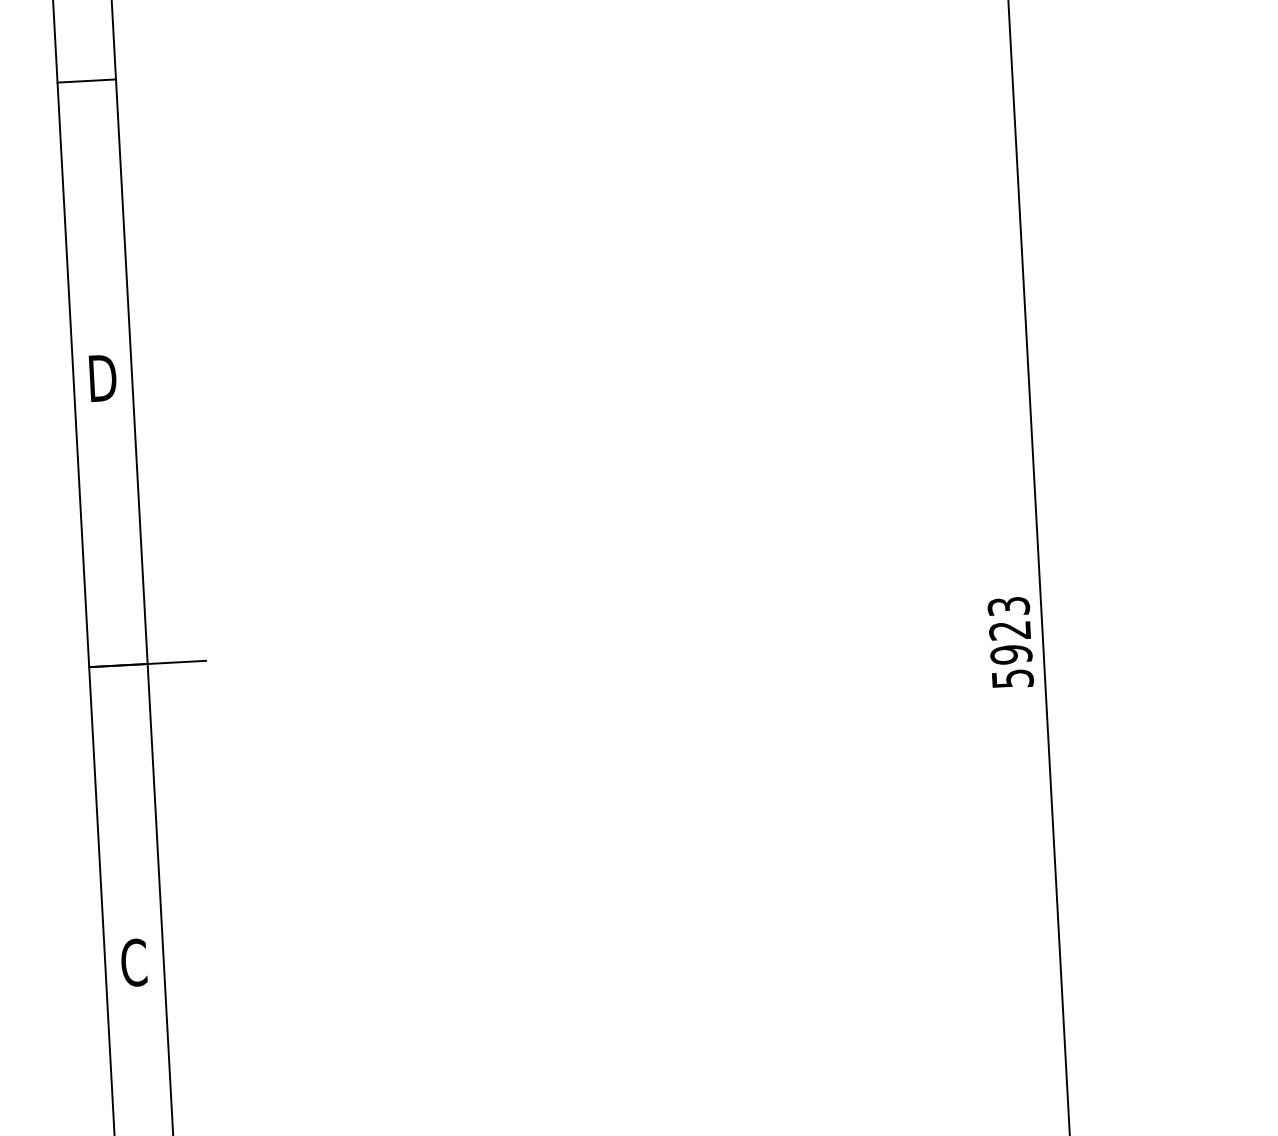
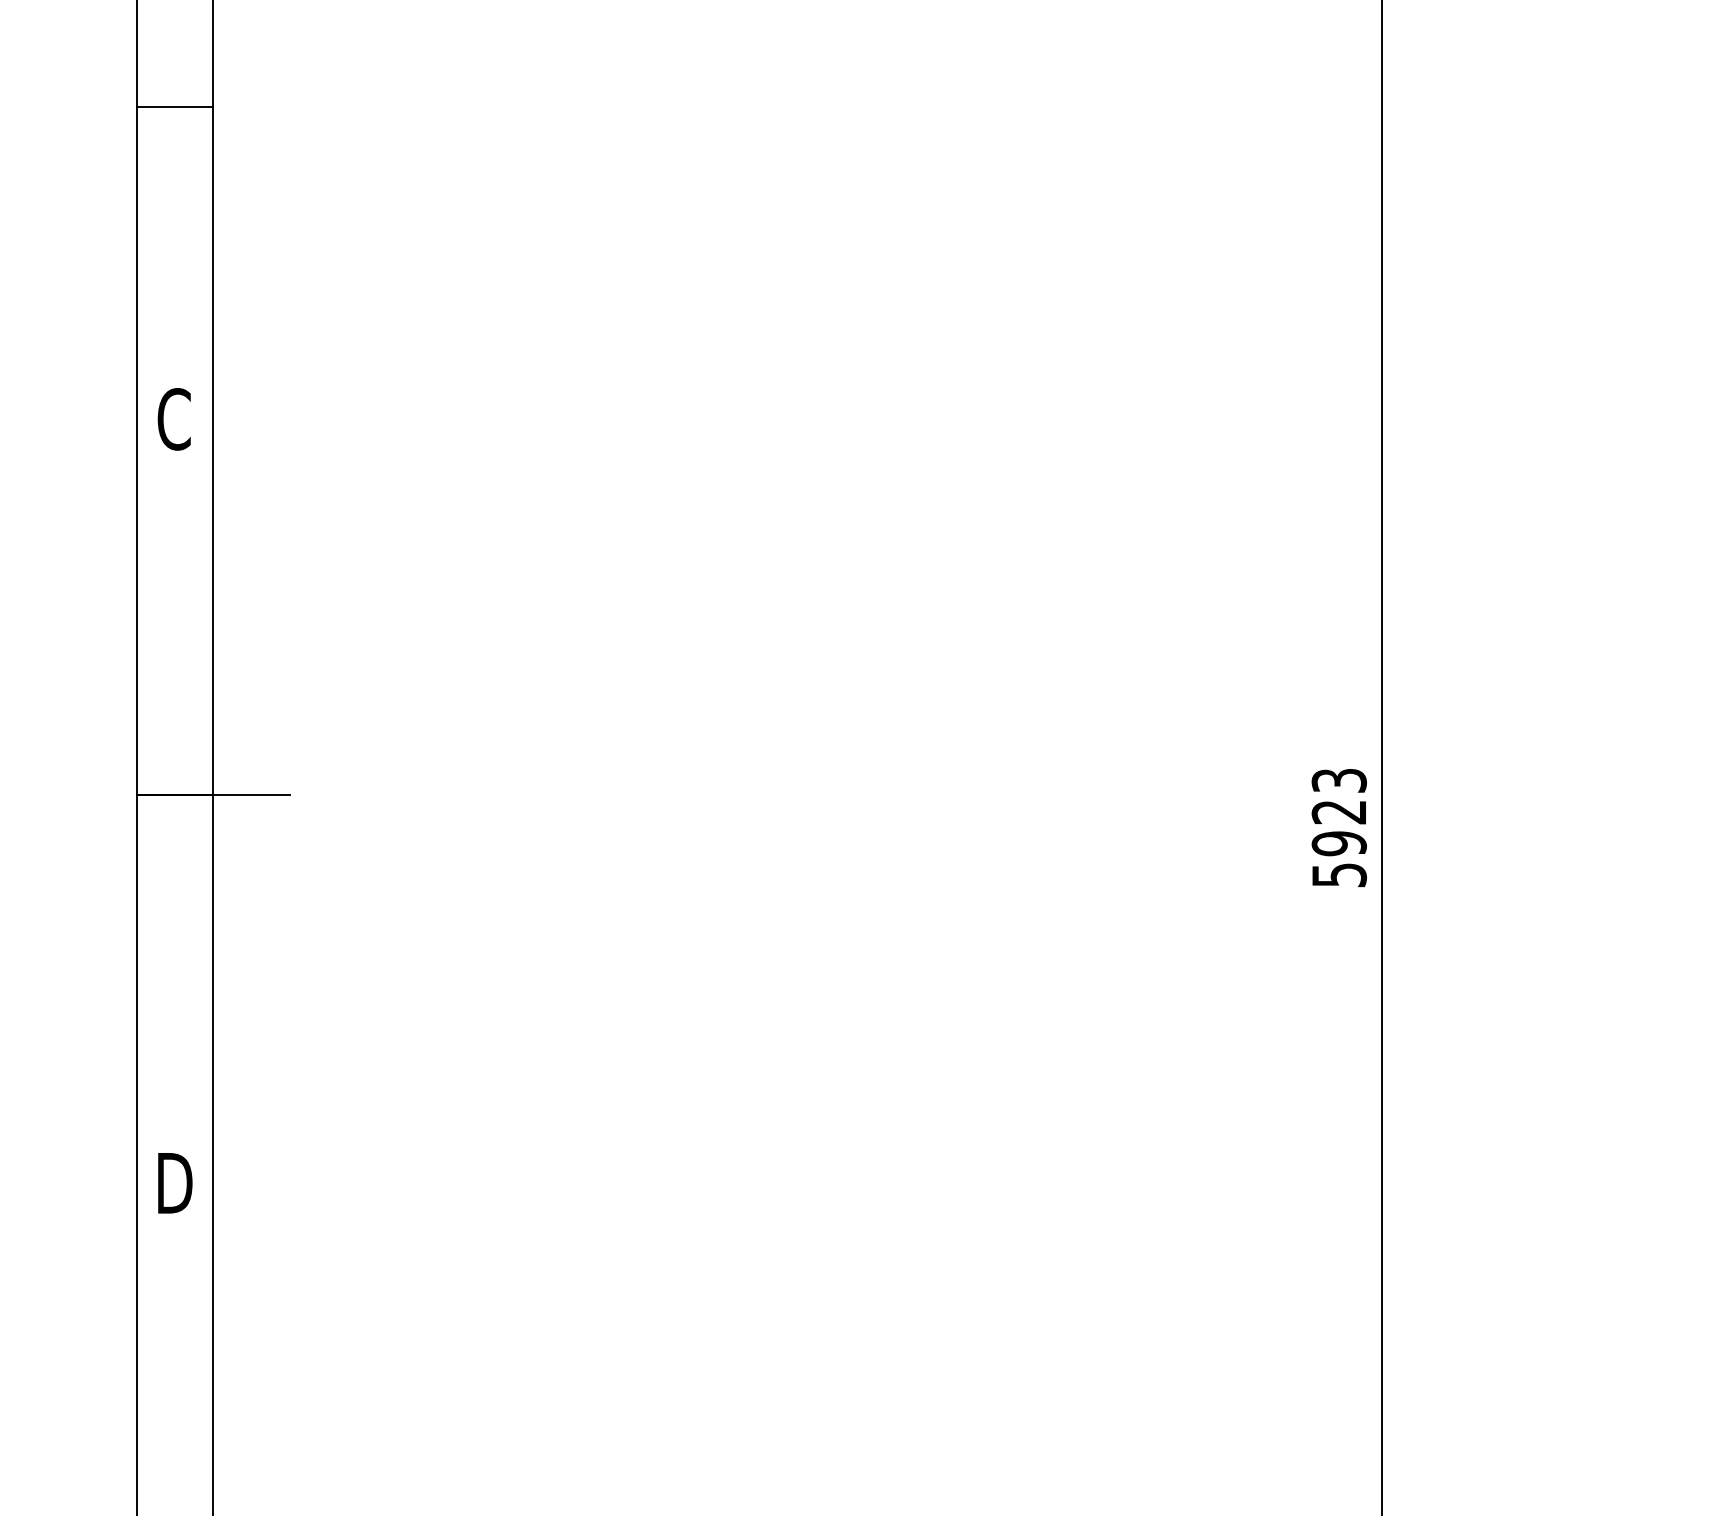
line: (86, 80) -> (174, 106), moved
text: (102, 378) -> (174, 419), D -> C
text: (134, 962) -> (174, 1182), C -> D

